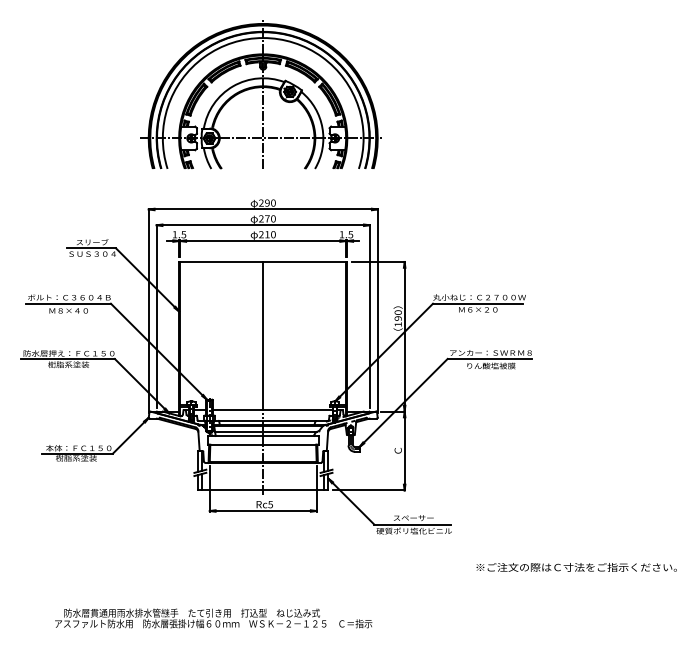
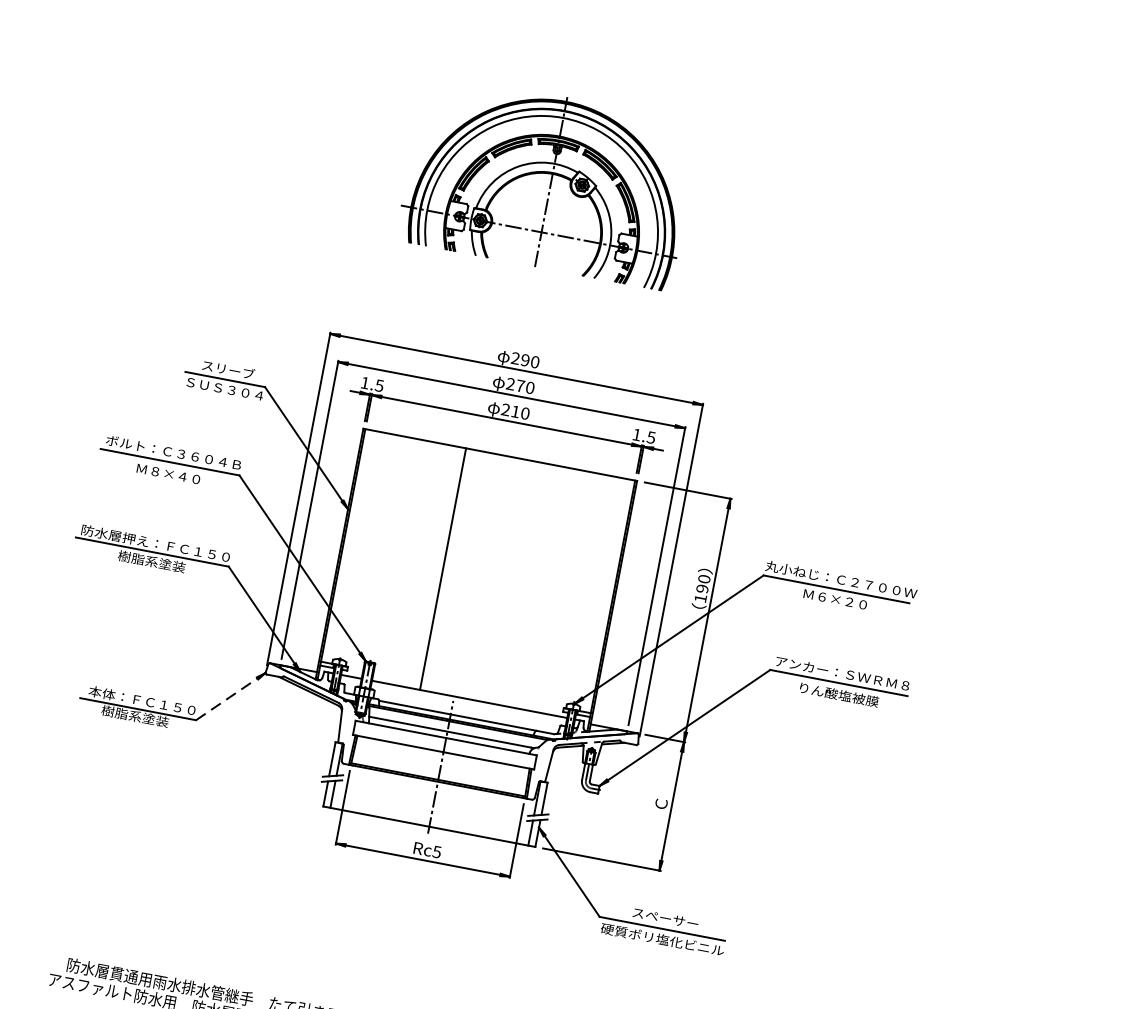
part: (260, 94) -> (547, 181), size x0.7
line: (263, 335) -> (443, 568), moved
line: (131, 435) -> (232, 696), solid -> dashed

